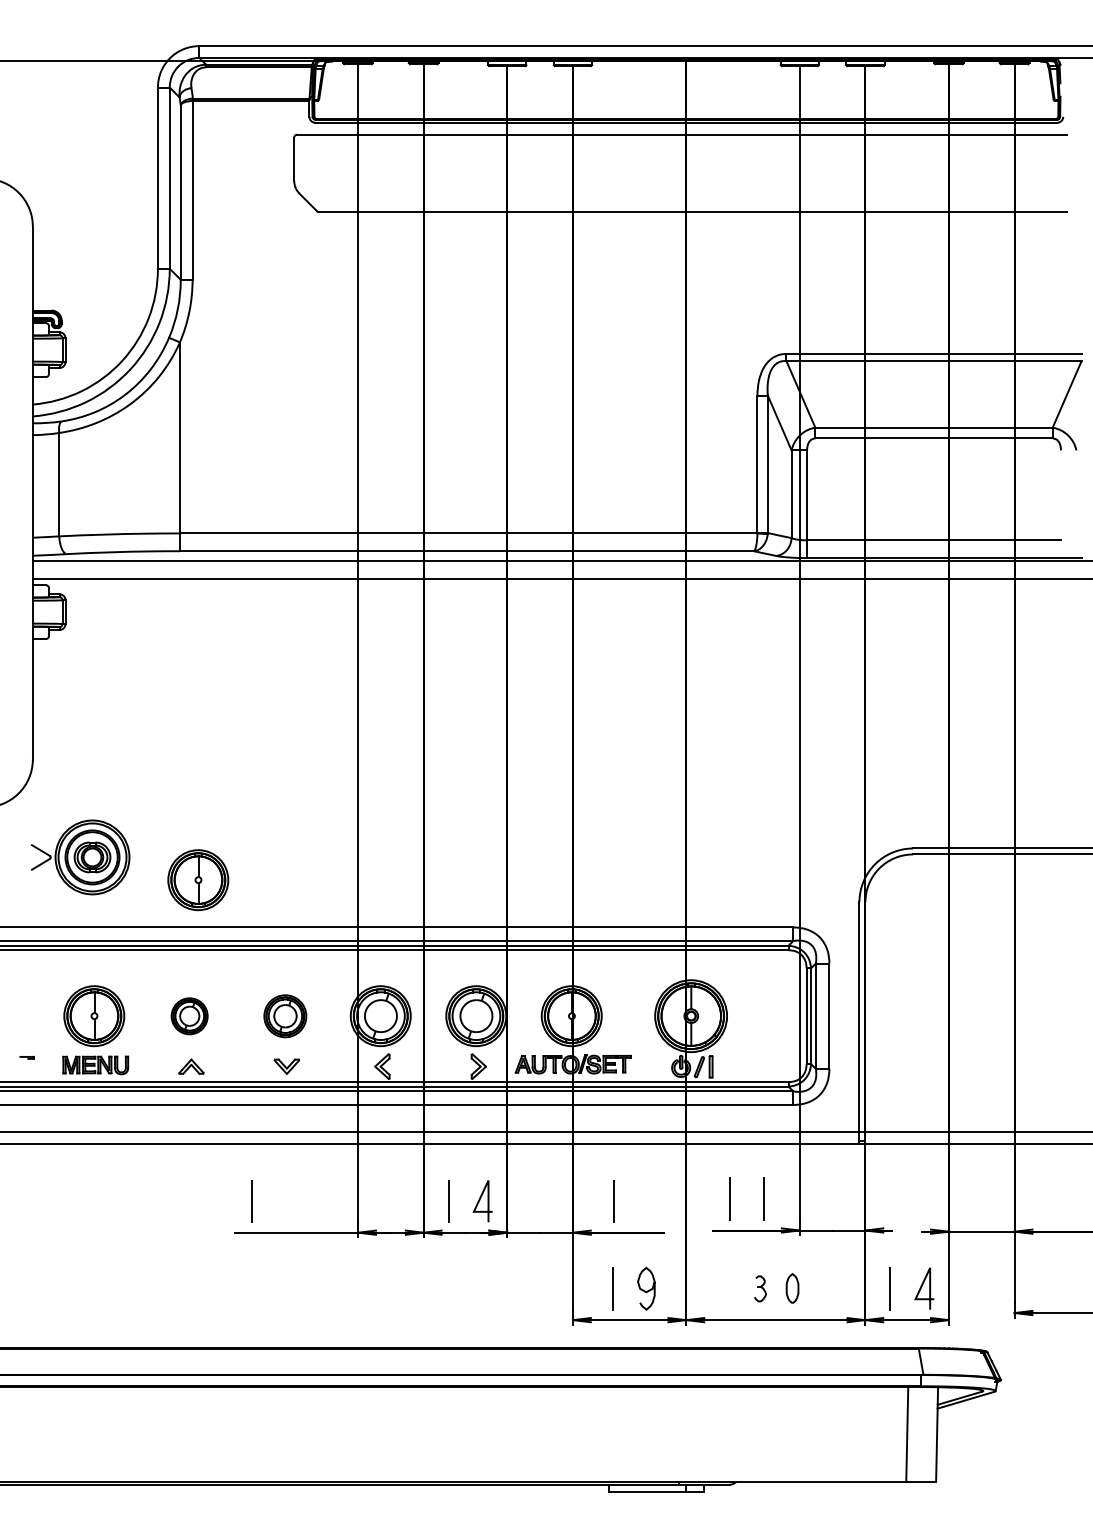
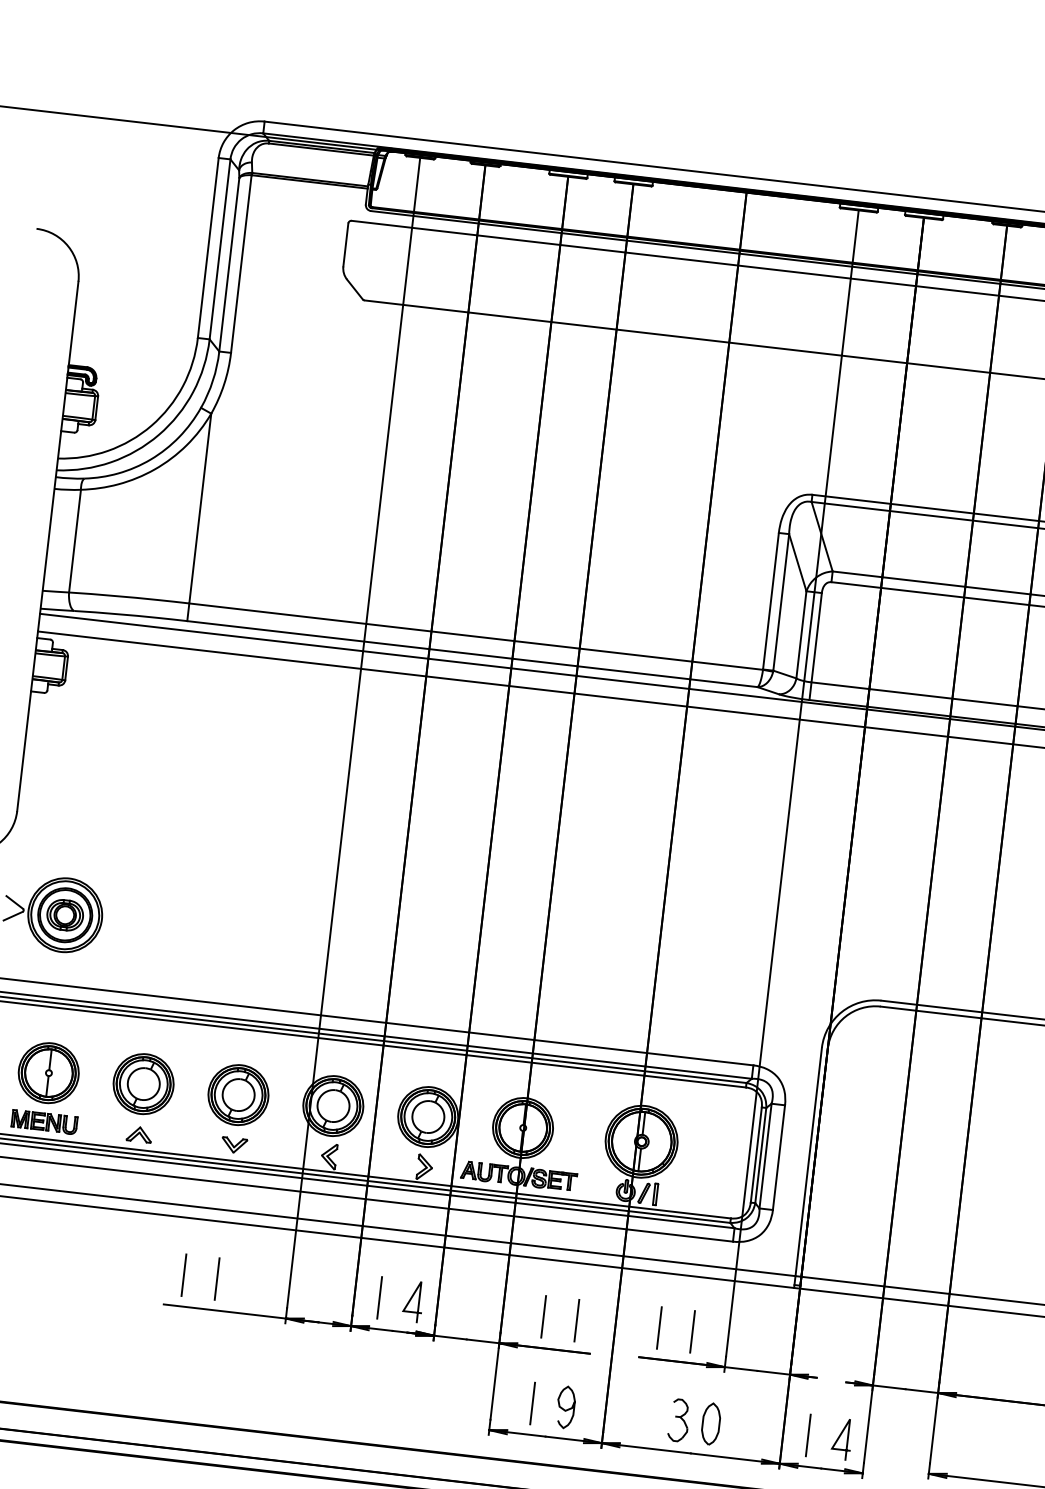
part: (198, 880) -> (167, 950), removed
part: (189, 1016) -> (143, 1084), size x1.67
part: (285, 1016) -> (238, 1095), size x1.43
line: (285, 1201) -> (217, 1279), added
line: (647, 1201) -> (576, 1320), added
part: (760, 1288) -> (679, 1420), size x1.67
part: (792, 1288) -> (711, 1423), size x1.43

